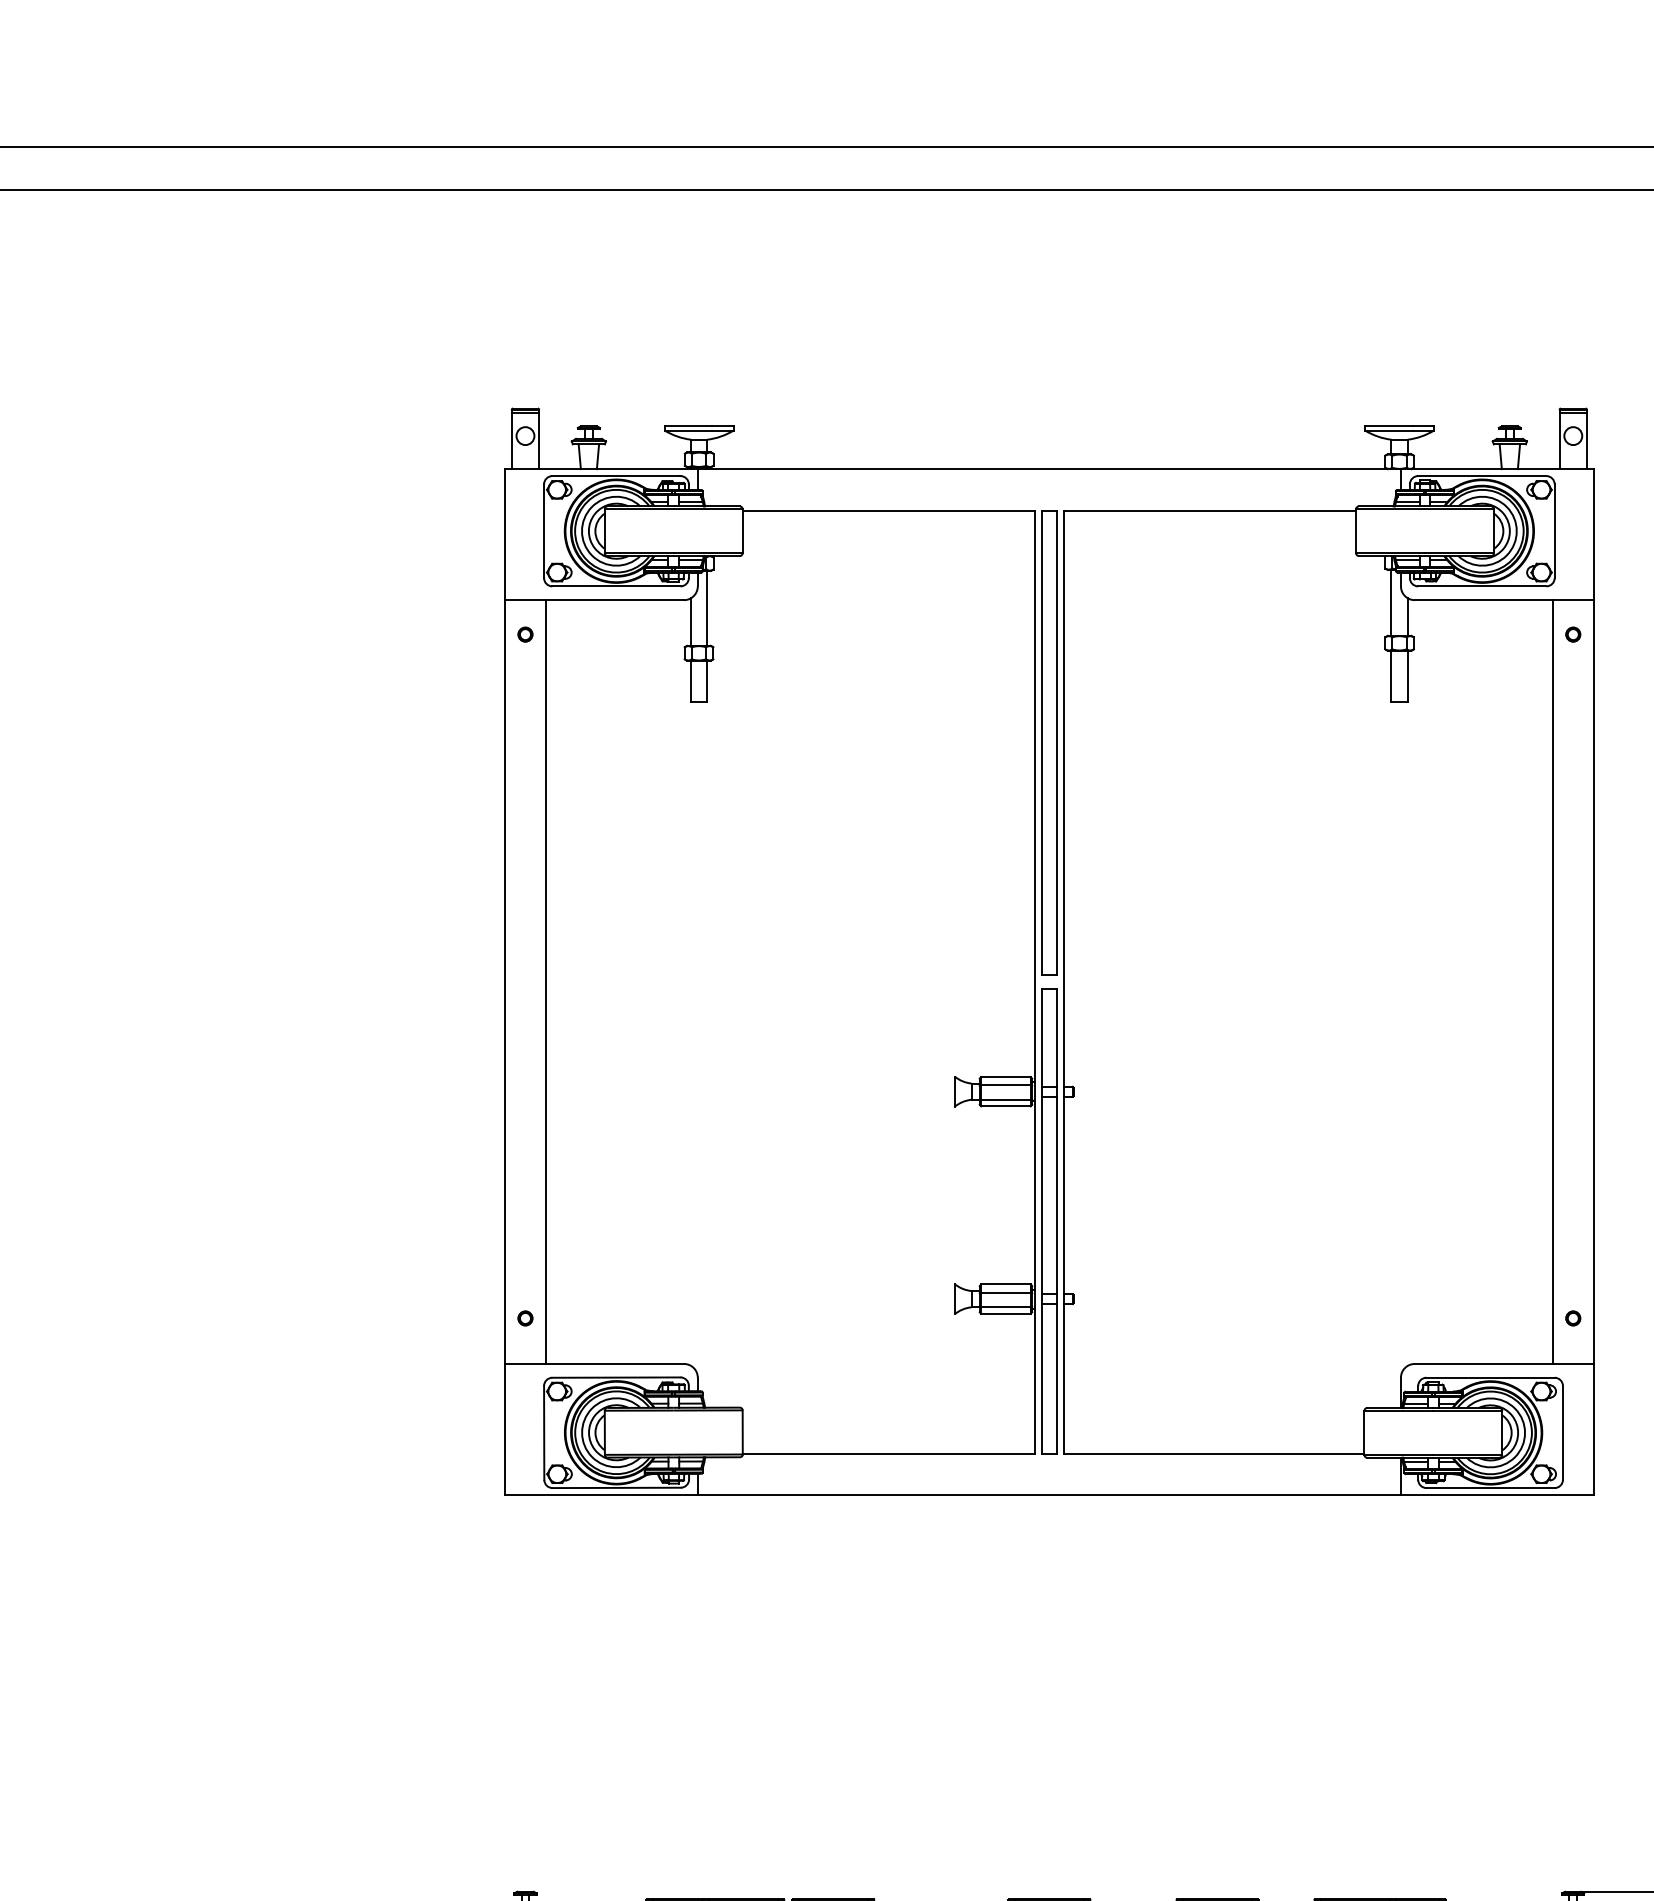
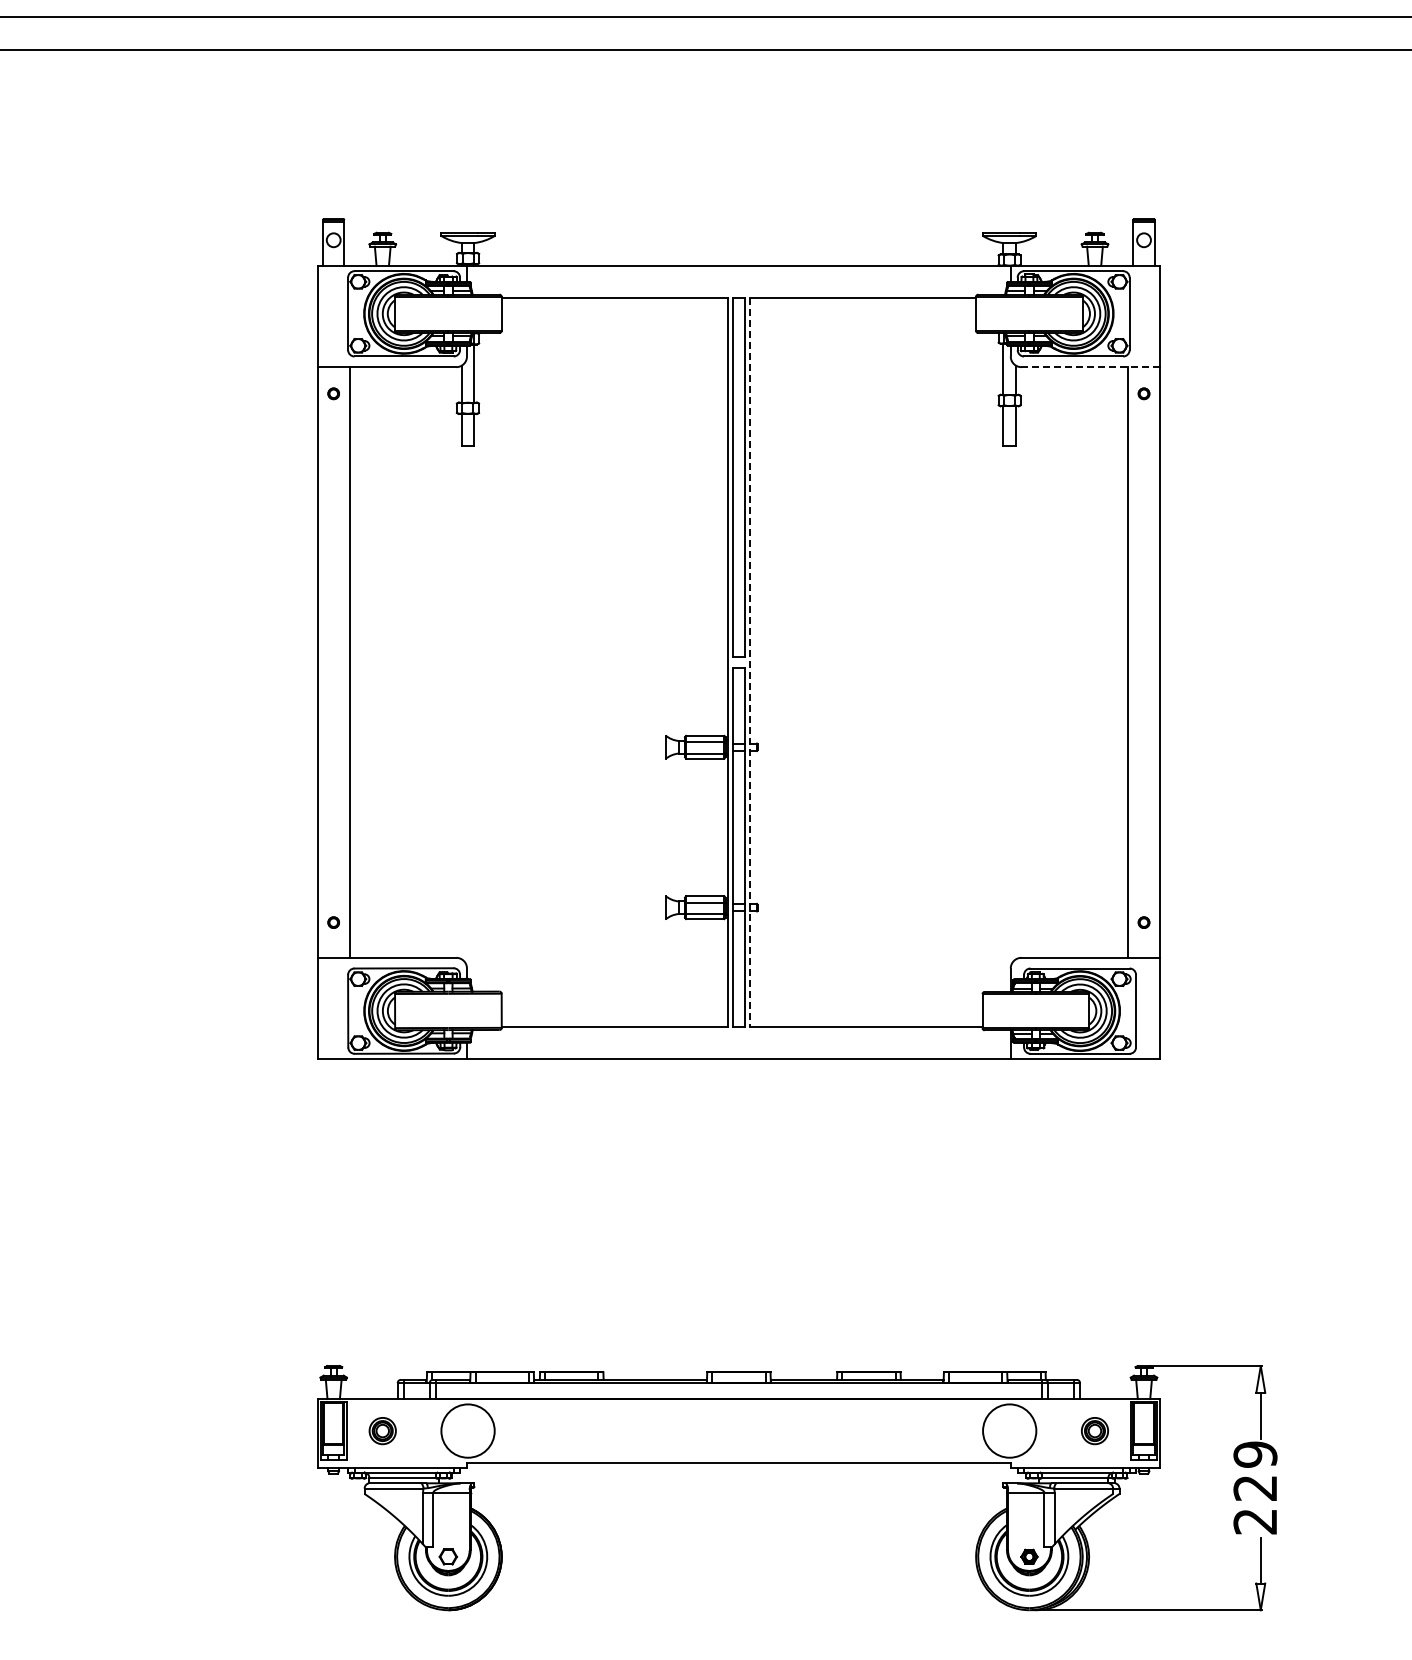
line: (1505, 600) -> (1091, 367), solid -> dashed
line: (1064, 982) -> (750, 662), solid -> dashed

